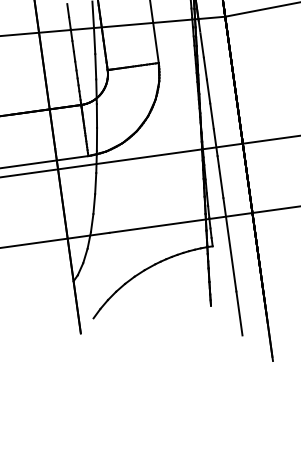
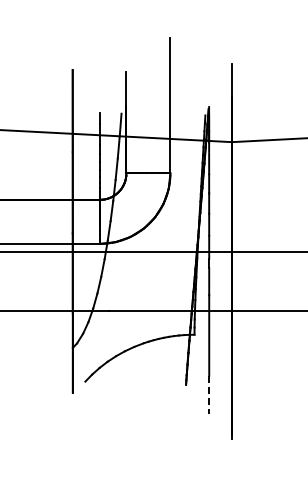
line: (239, 313) -> (209, 394), solid -> dashed

